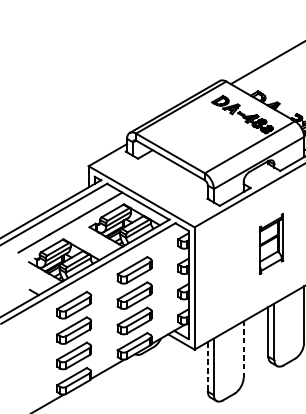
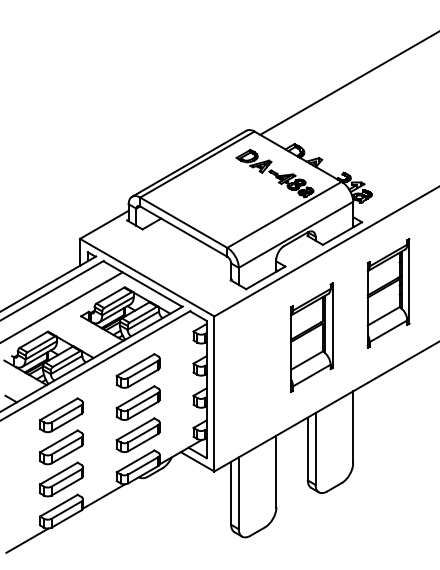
part: (271, 243) -> (311, 337), size x1.43
line: (243, 349) -> (276, 471), dashed -> solid
line: (208, 366) -> (231, 493), dashed -> solid

